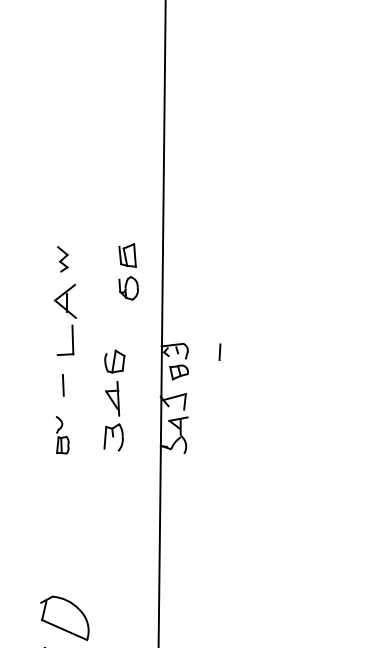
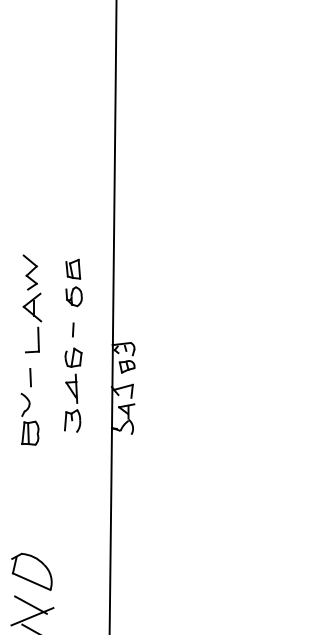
part: (61, 259) -> (29, 272), size x1.67
part: (127, 271) -> (73, 282), moved
line: (220, 351) -> (73, 329), moved
part: (61, 434) -> (29, 418), size x1.67

